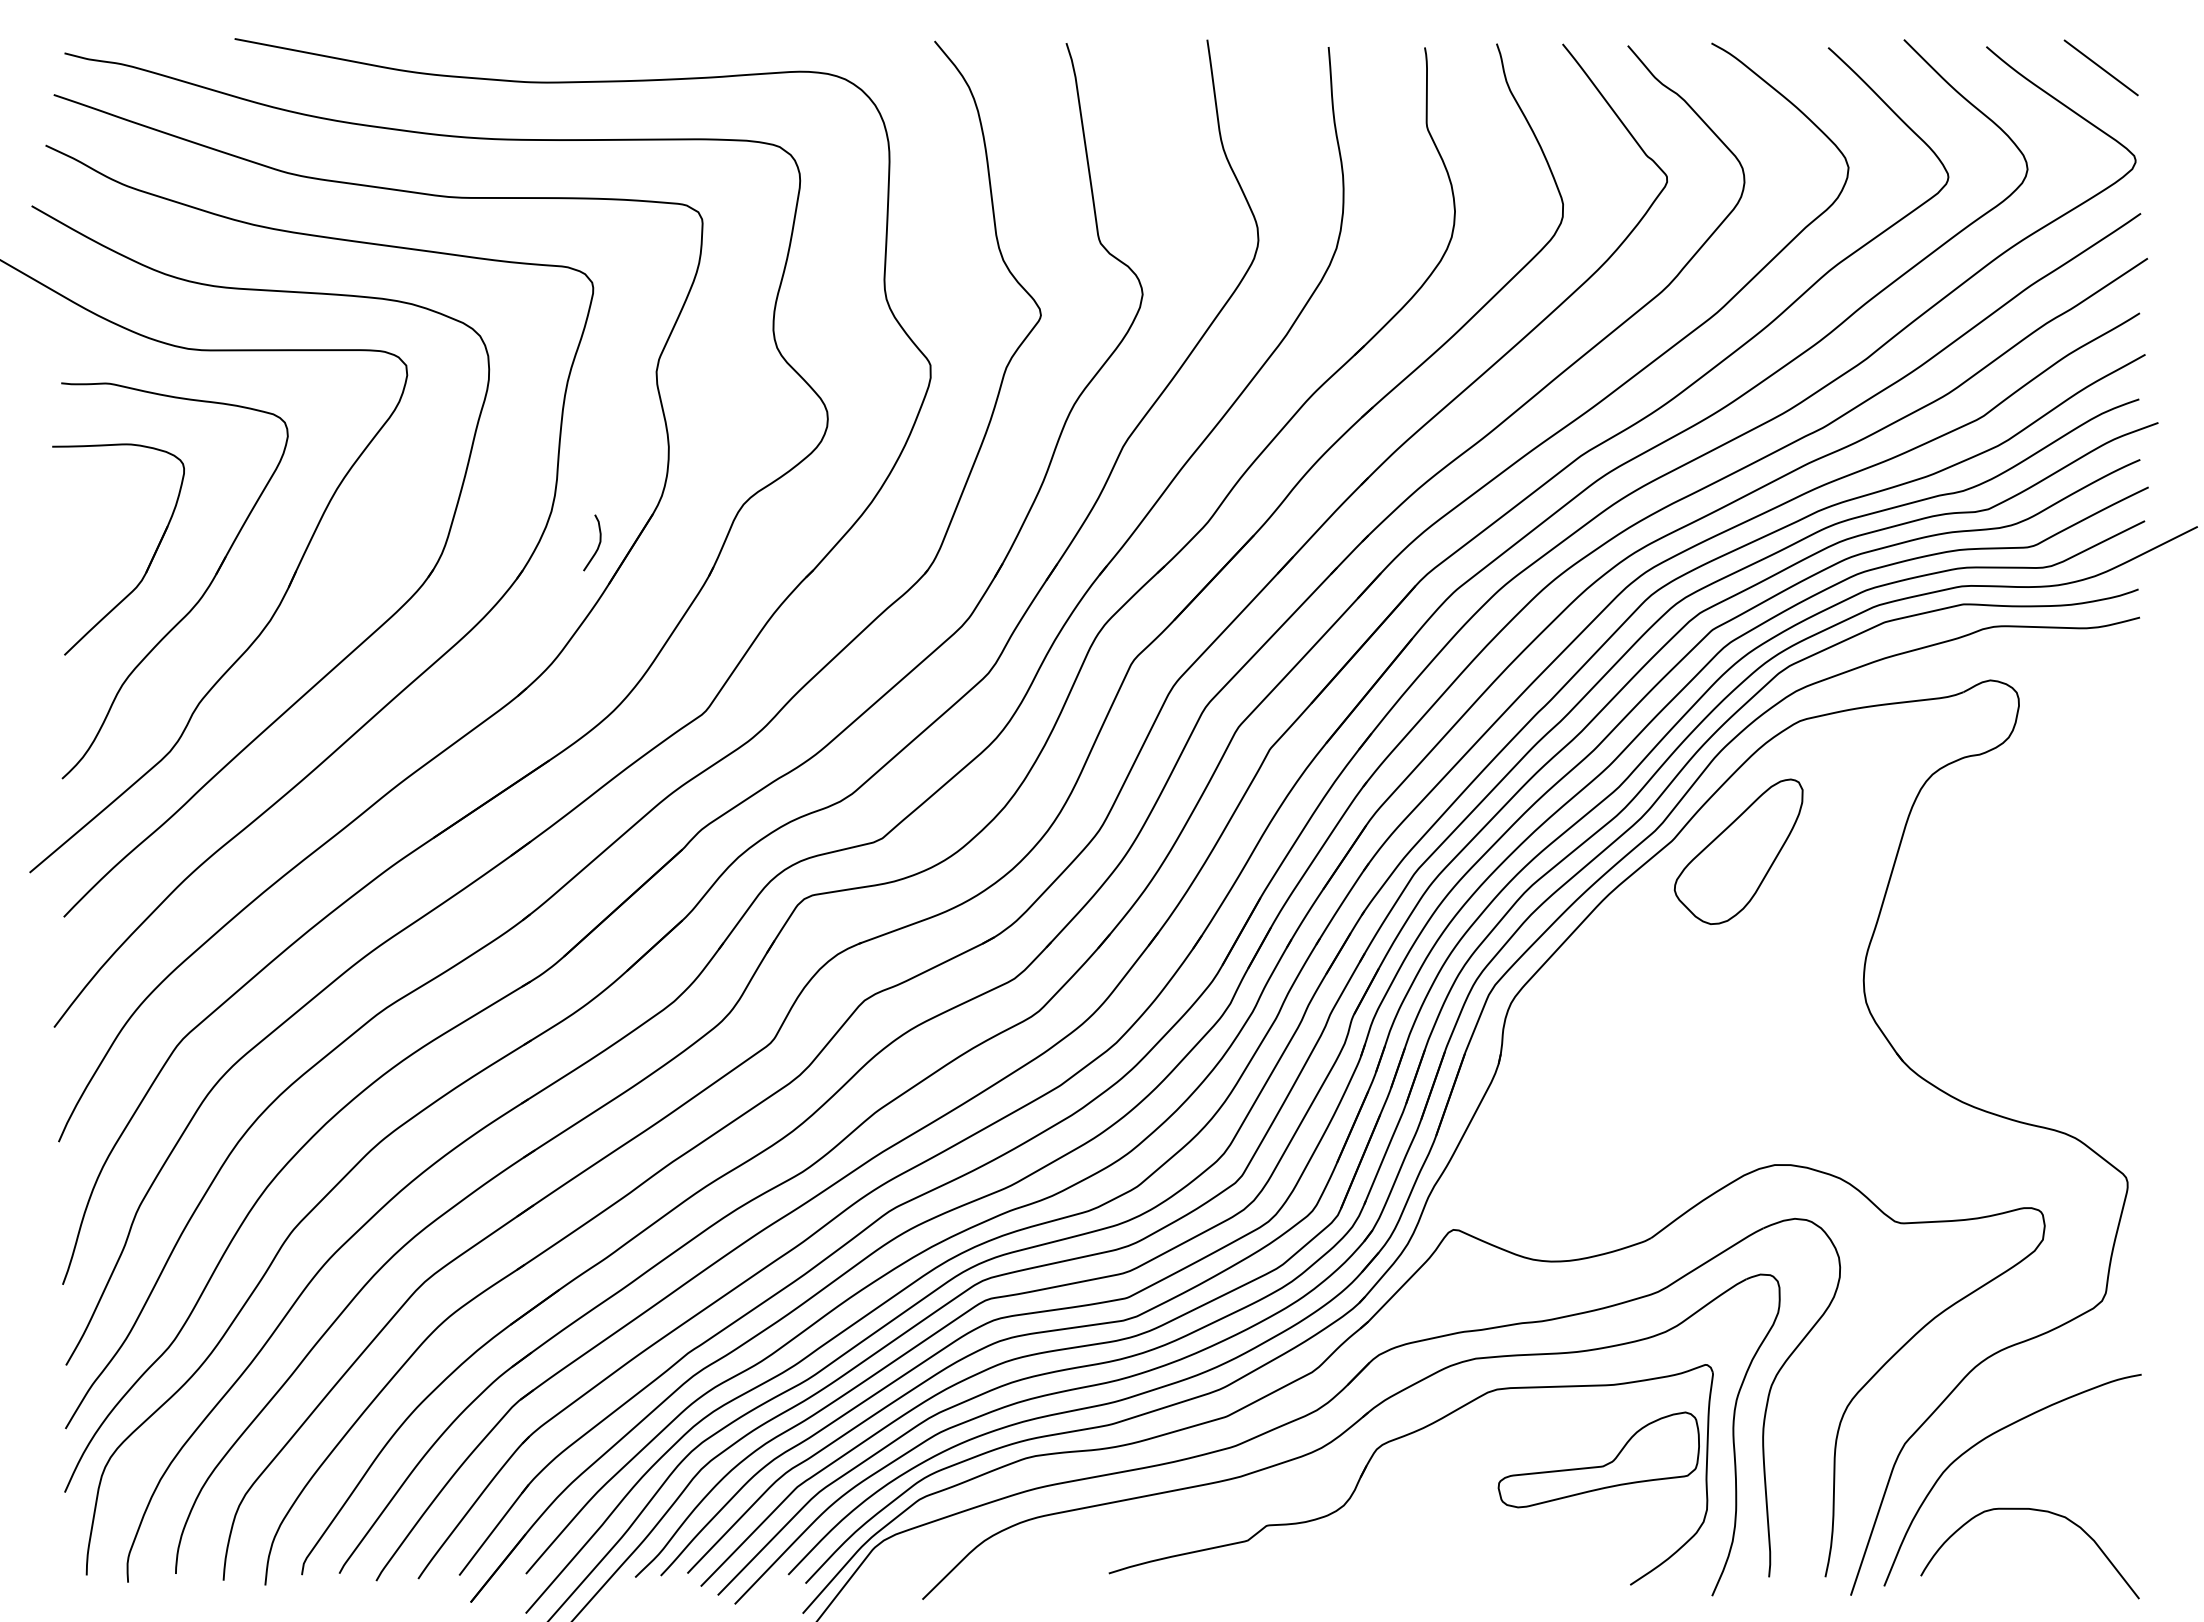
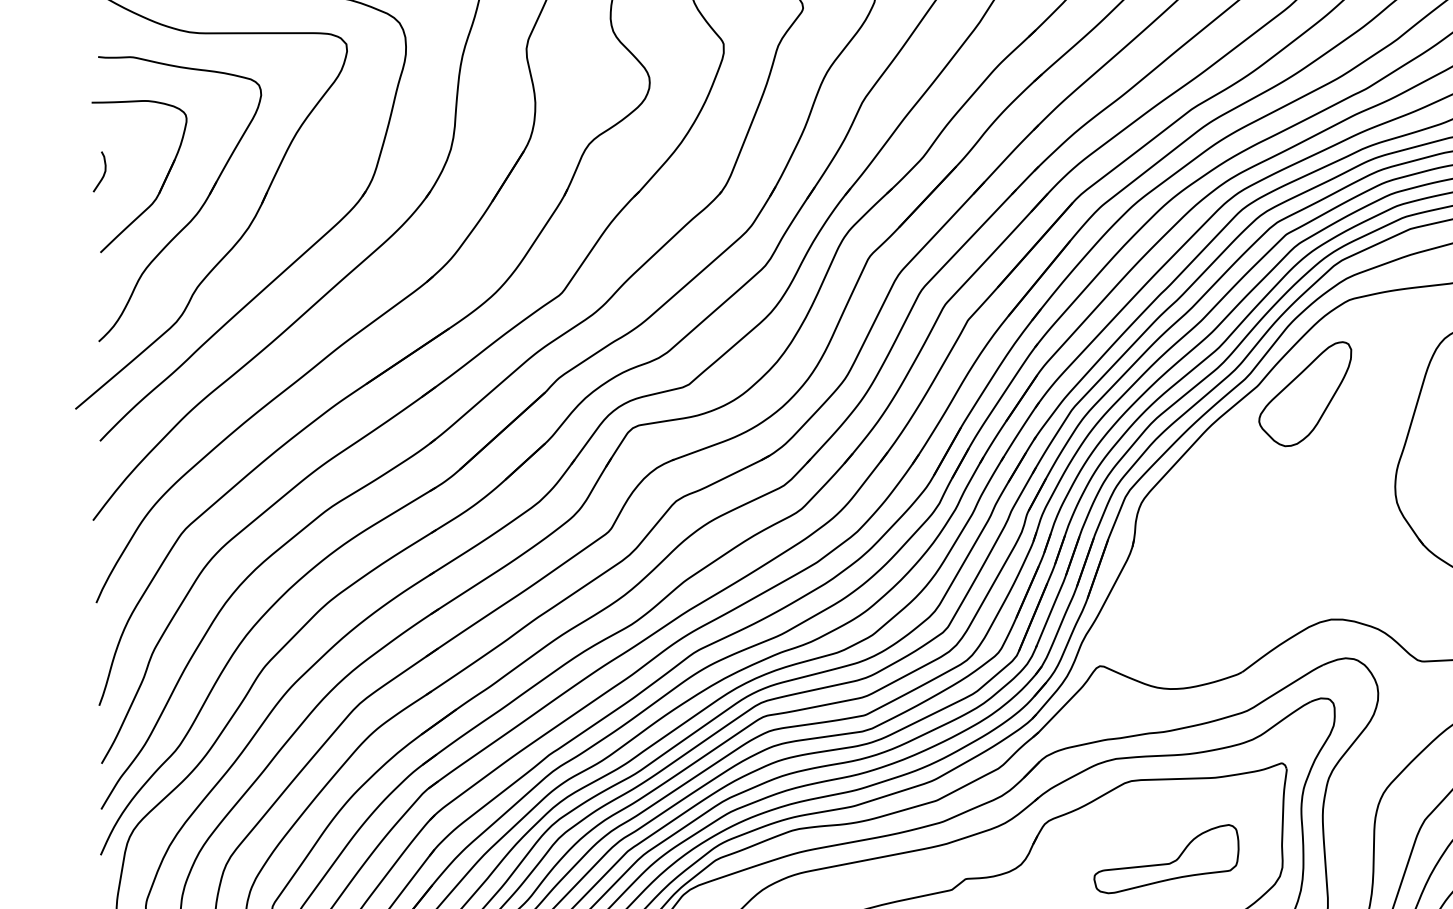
curve: (598, 543) -> (104, 172), moved
part: (1600, 1465) -> (1167, 863), moved

